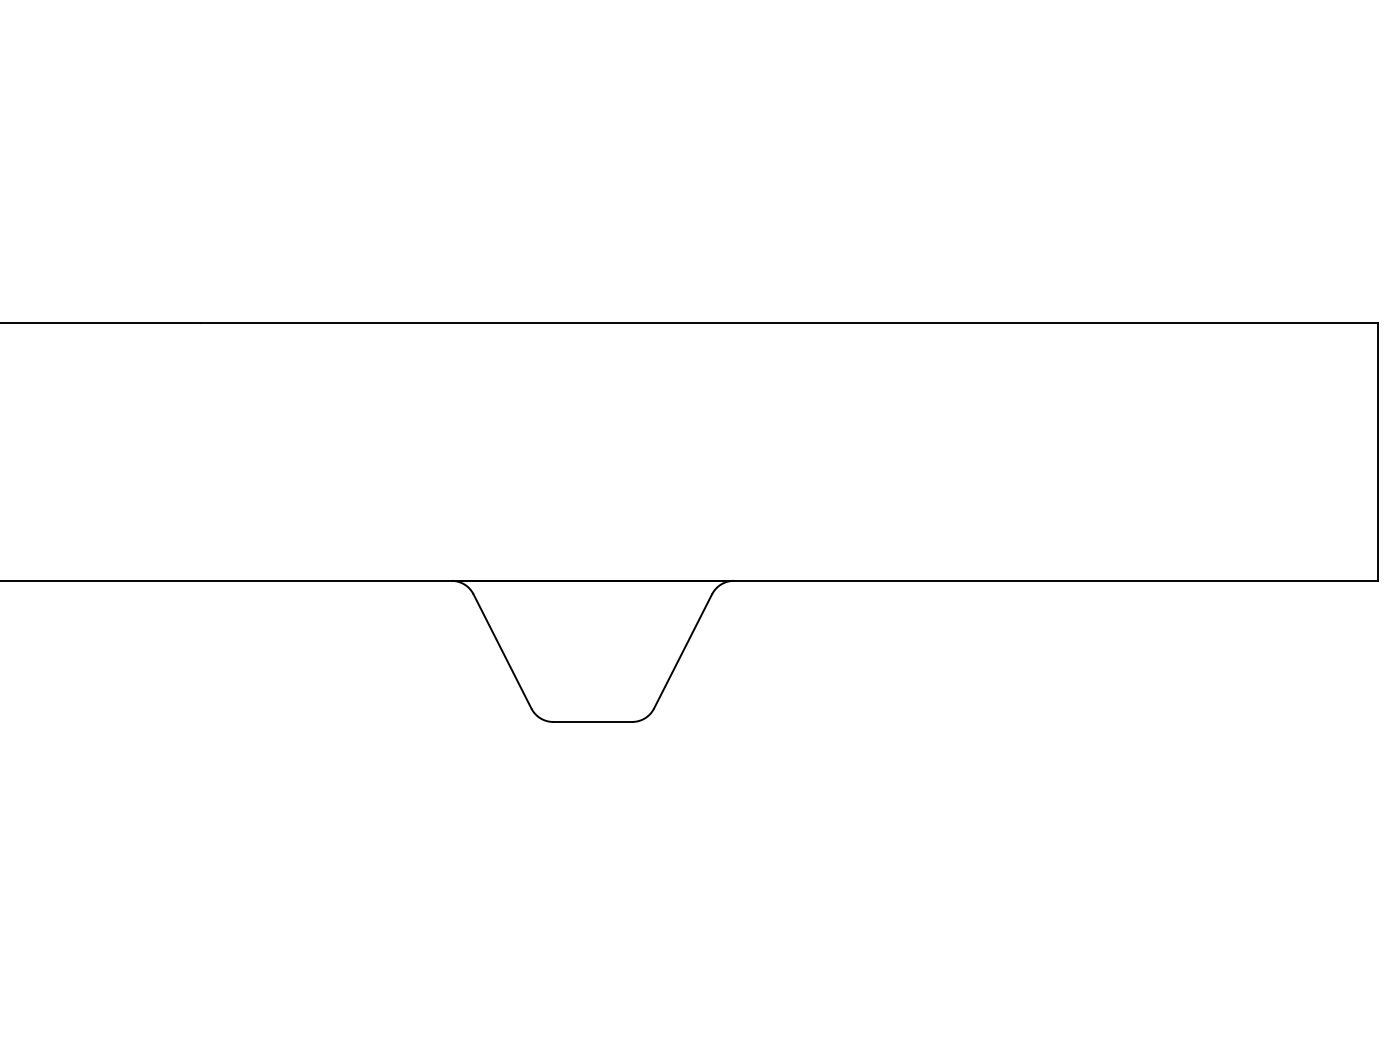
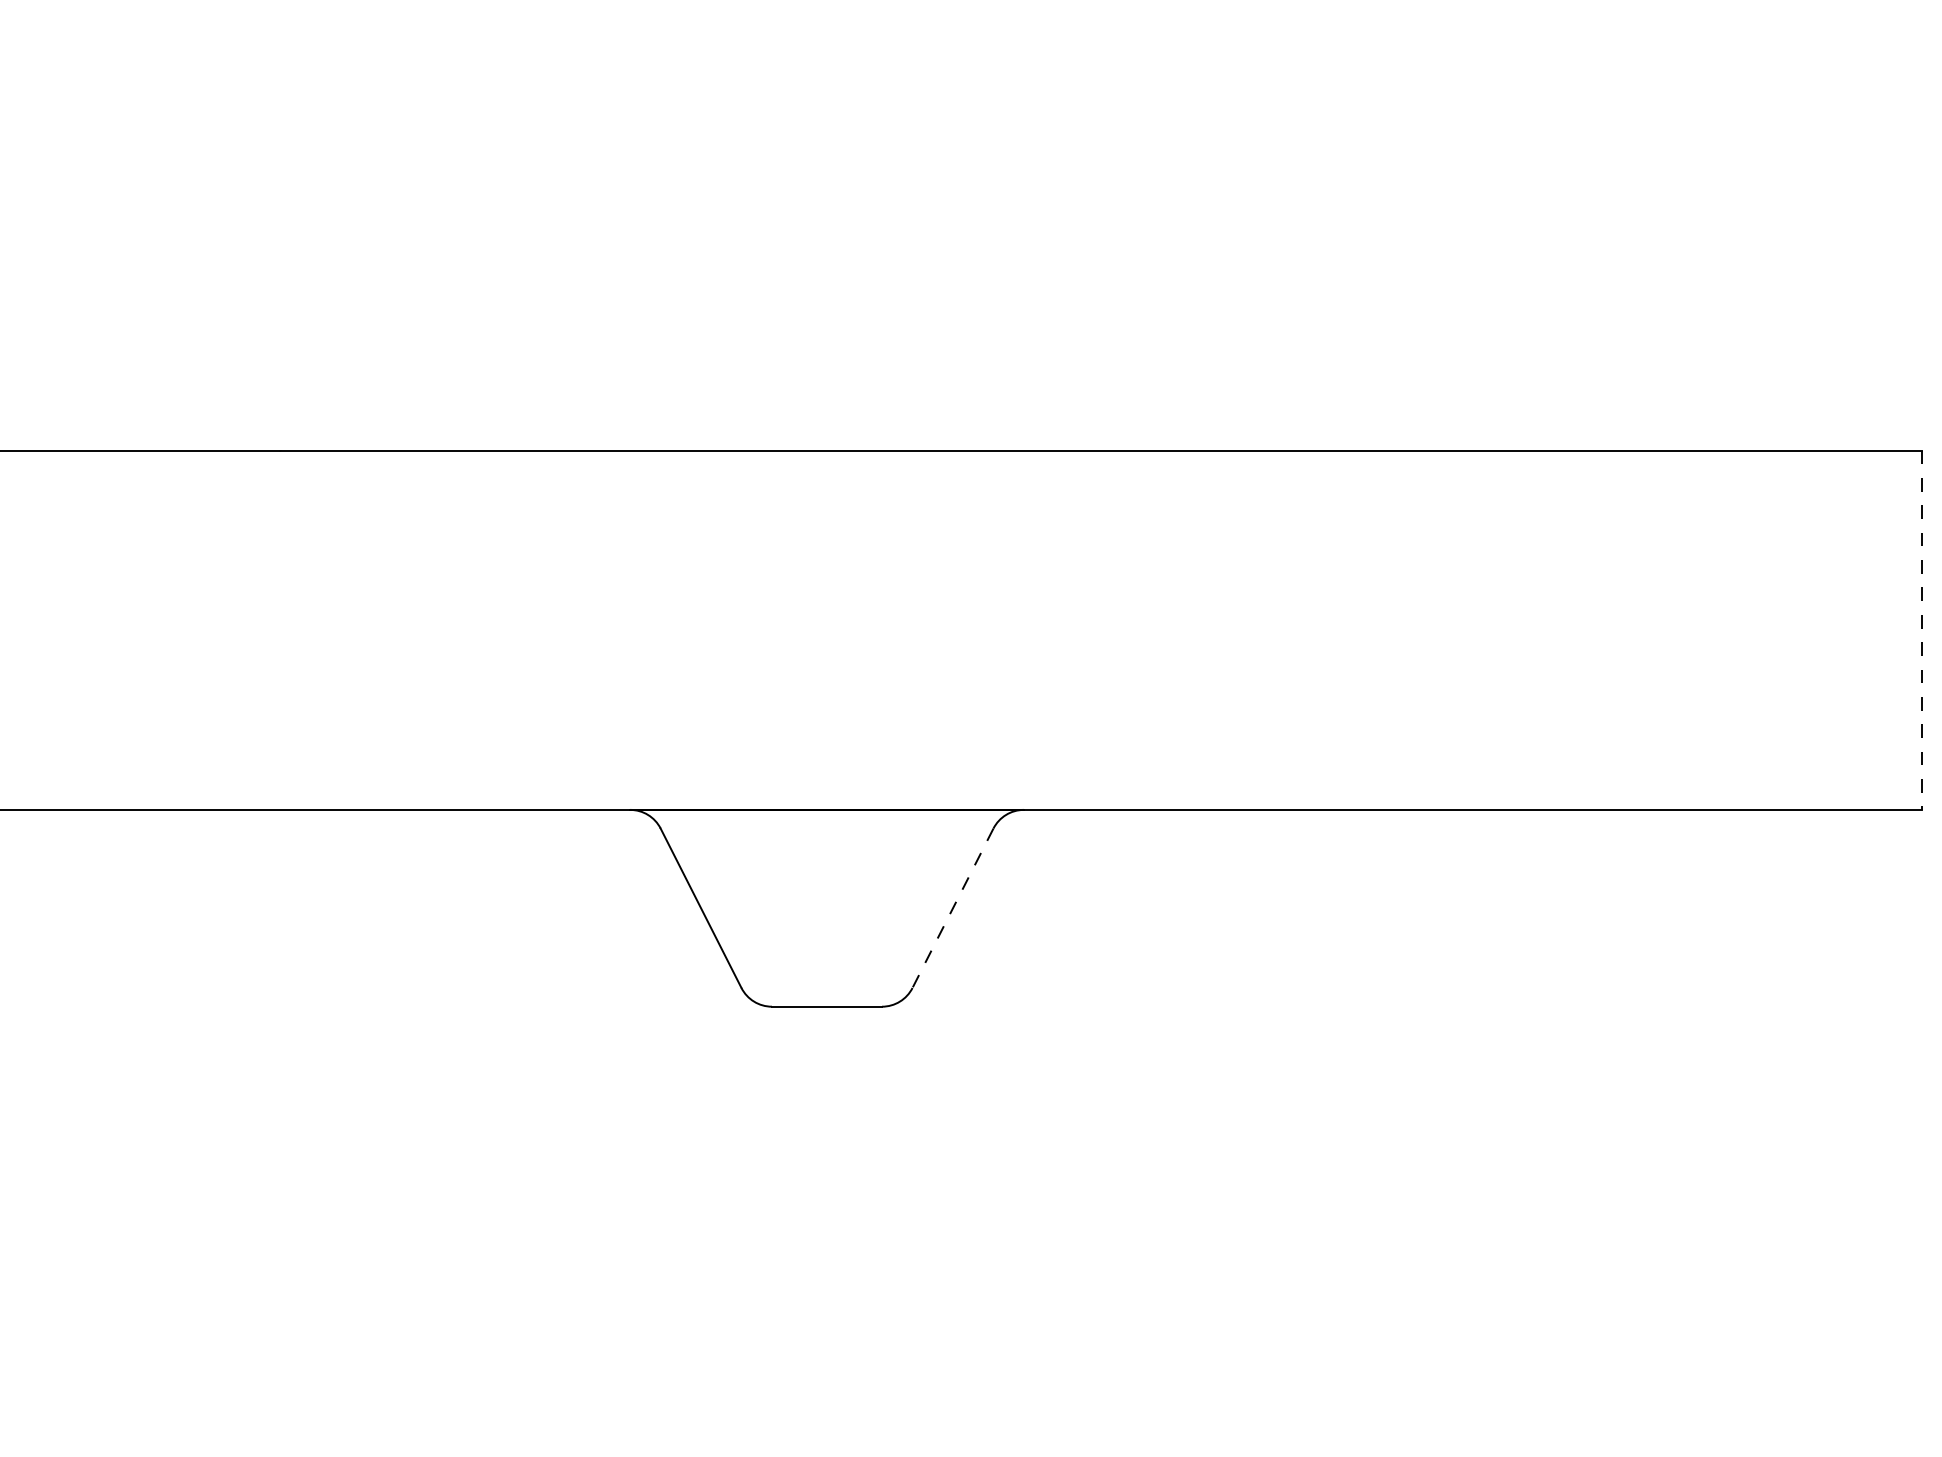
line: (1377, 452) -> (1921, 630), solid -> dashed
line: (682, 651) -> (952, 908), solid -> dashed

